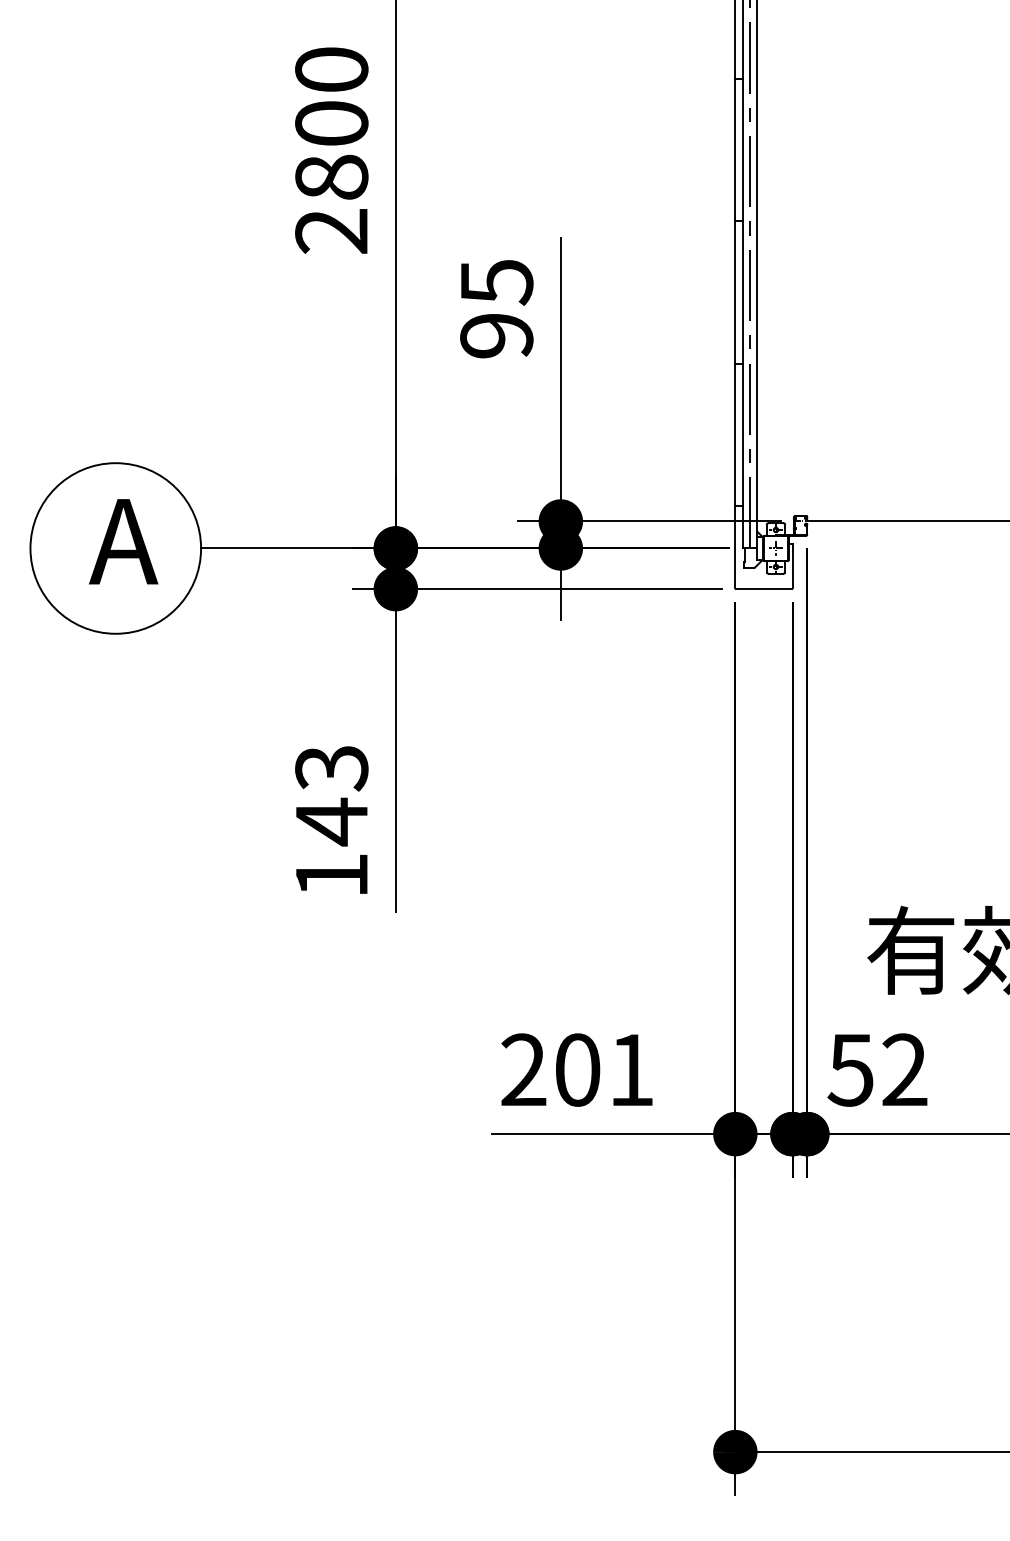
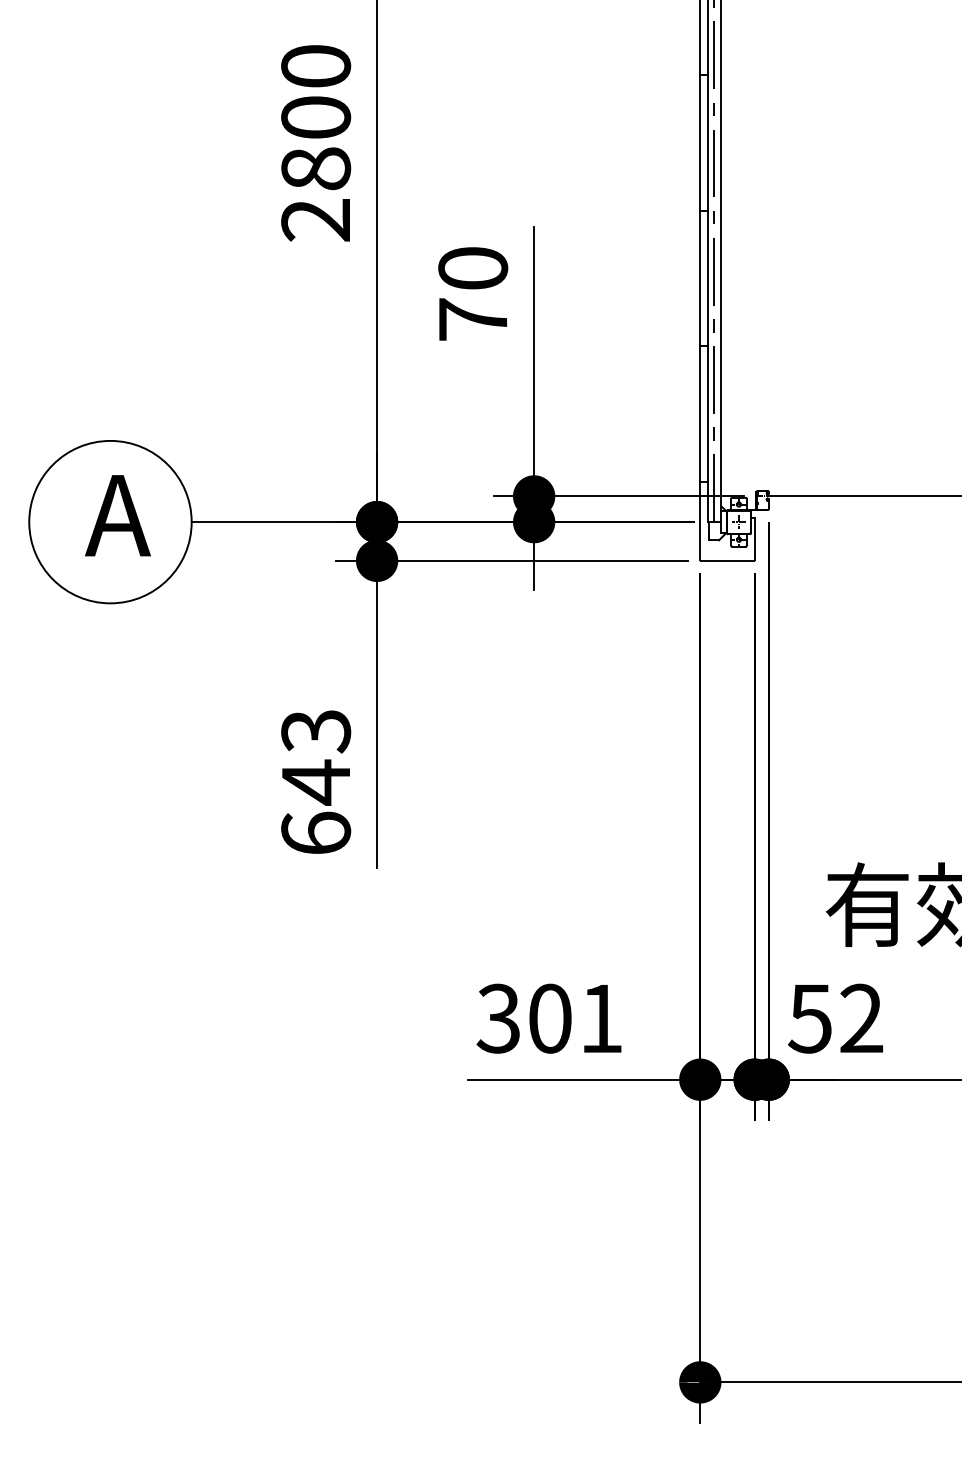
text: (496, 308) -> (472, 293), 95 -> 70
text: (331, 874) -> (315, 832), 143 -> 643
text: (523, 1069) -> (498, 1018), 201 -> 301

